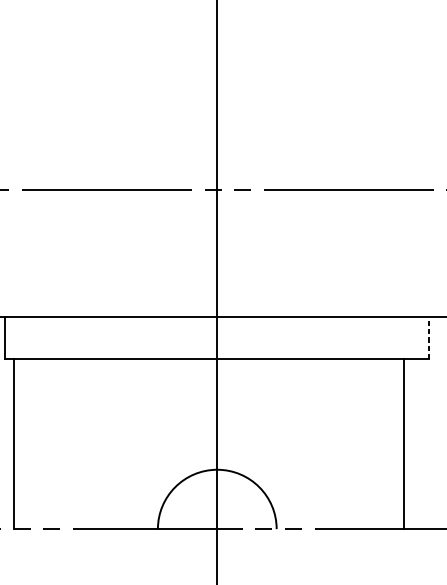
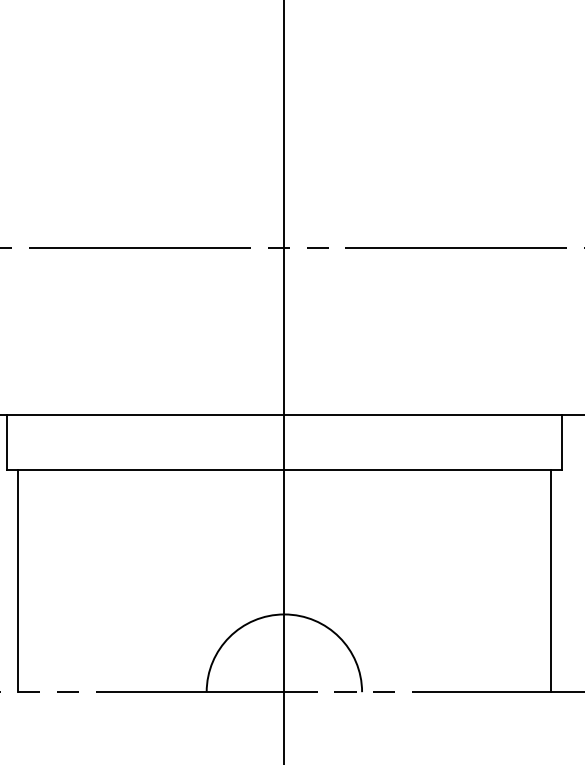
line: (429, 338) -> (561, 442), dashed -> solid
line: (403, 444) -> (550, 581), moved

